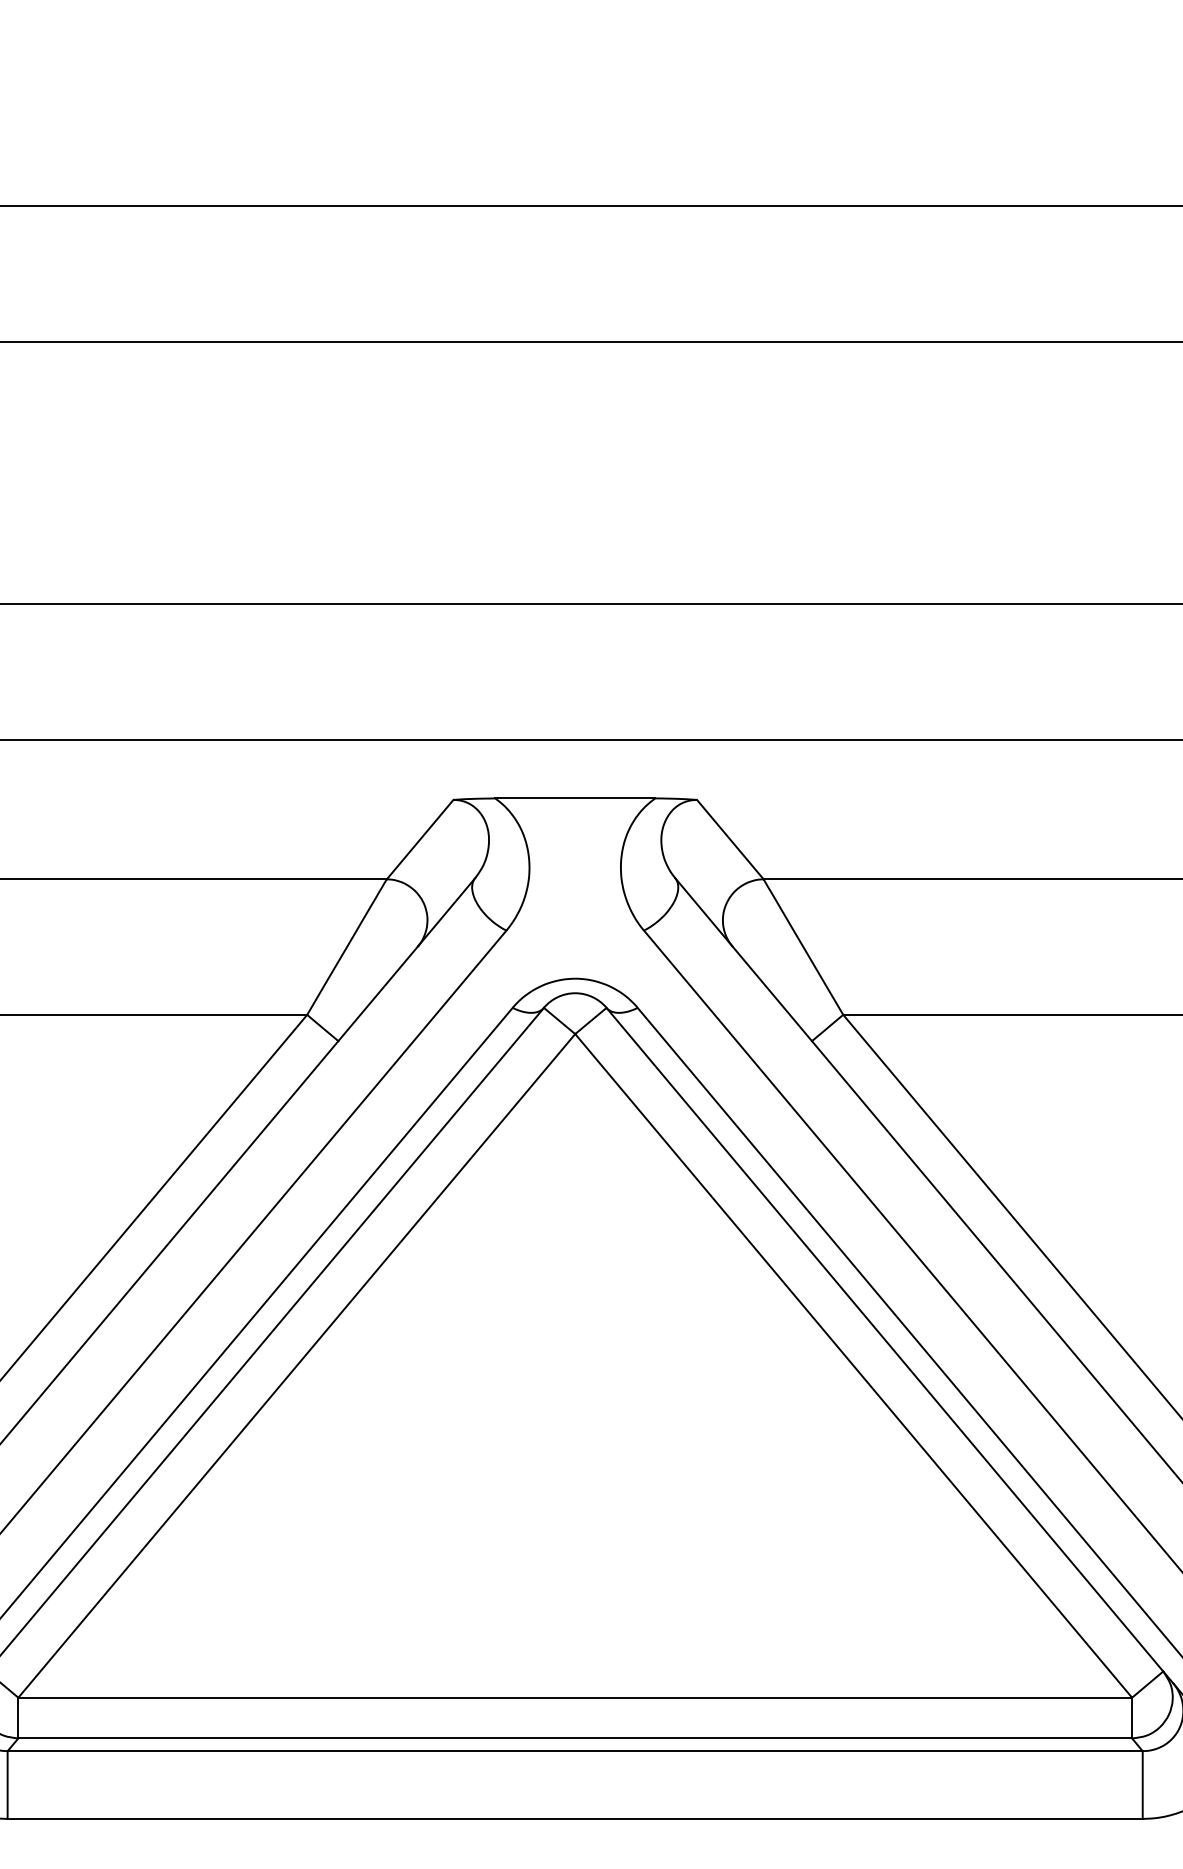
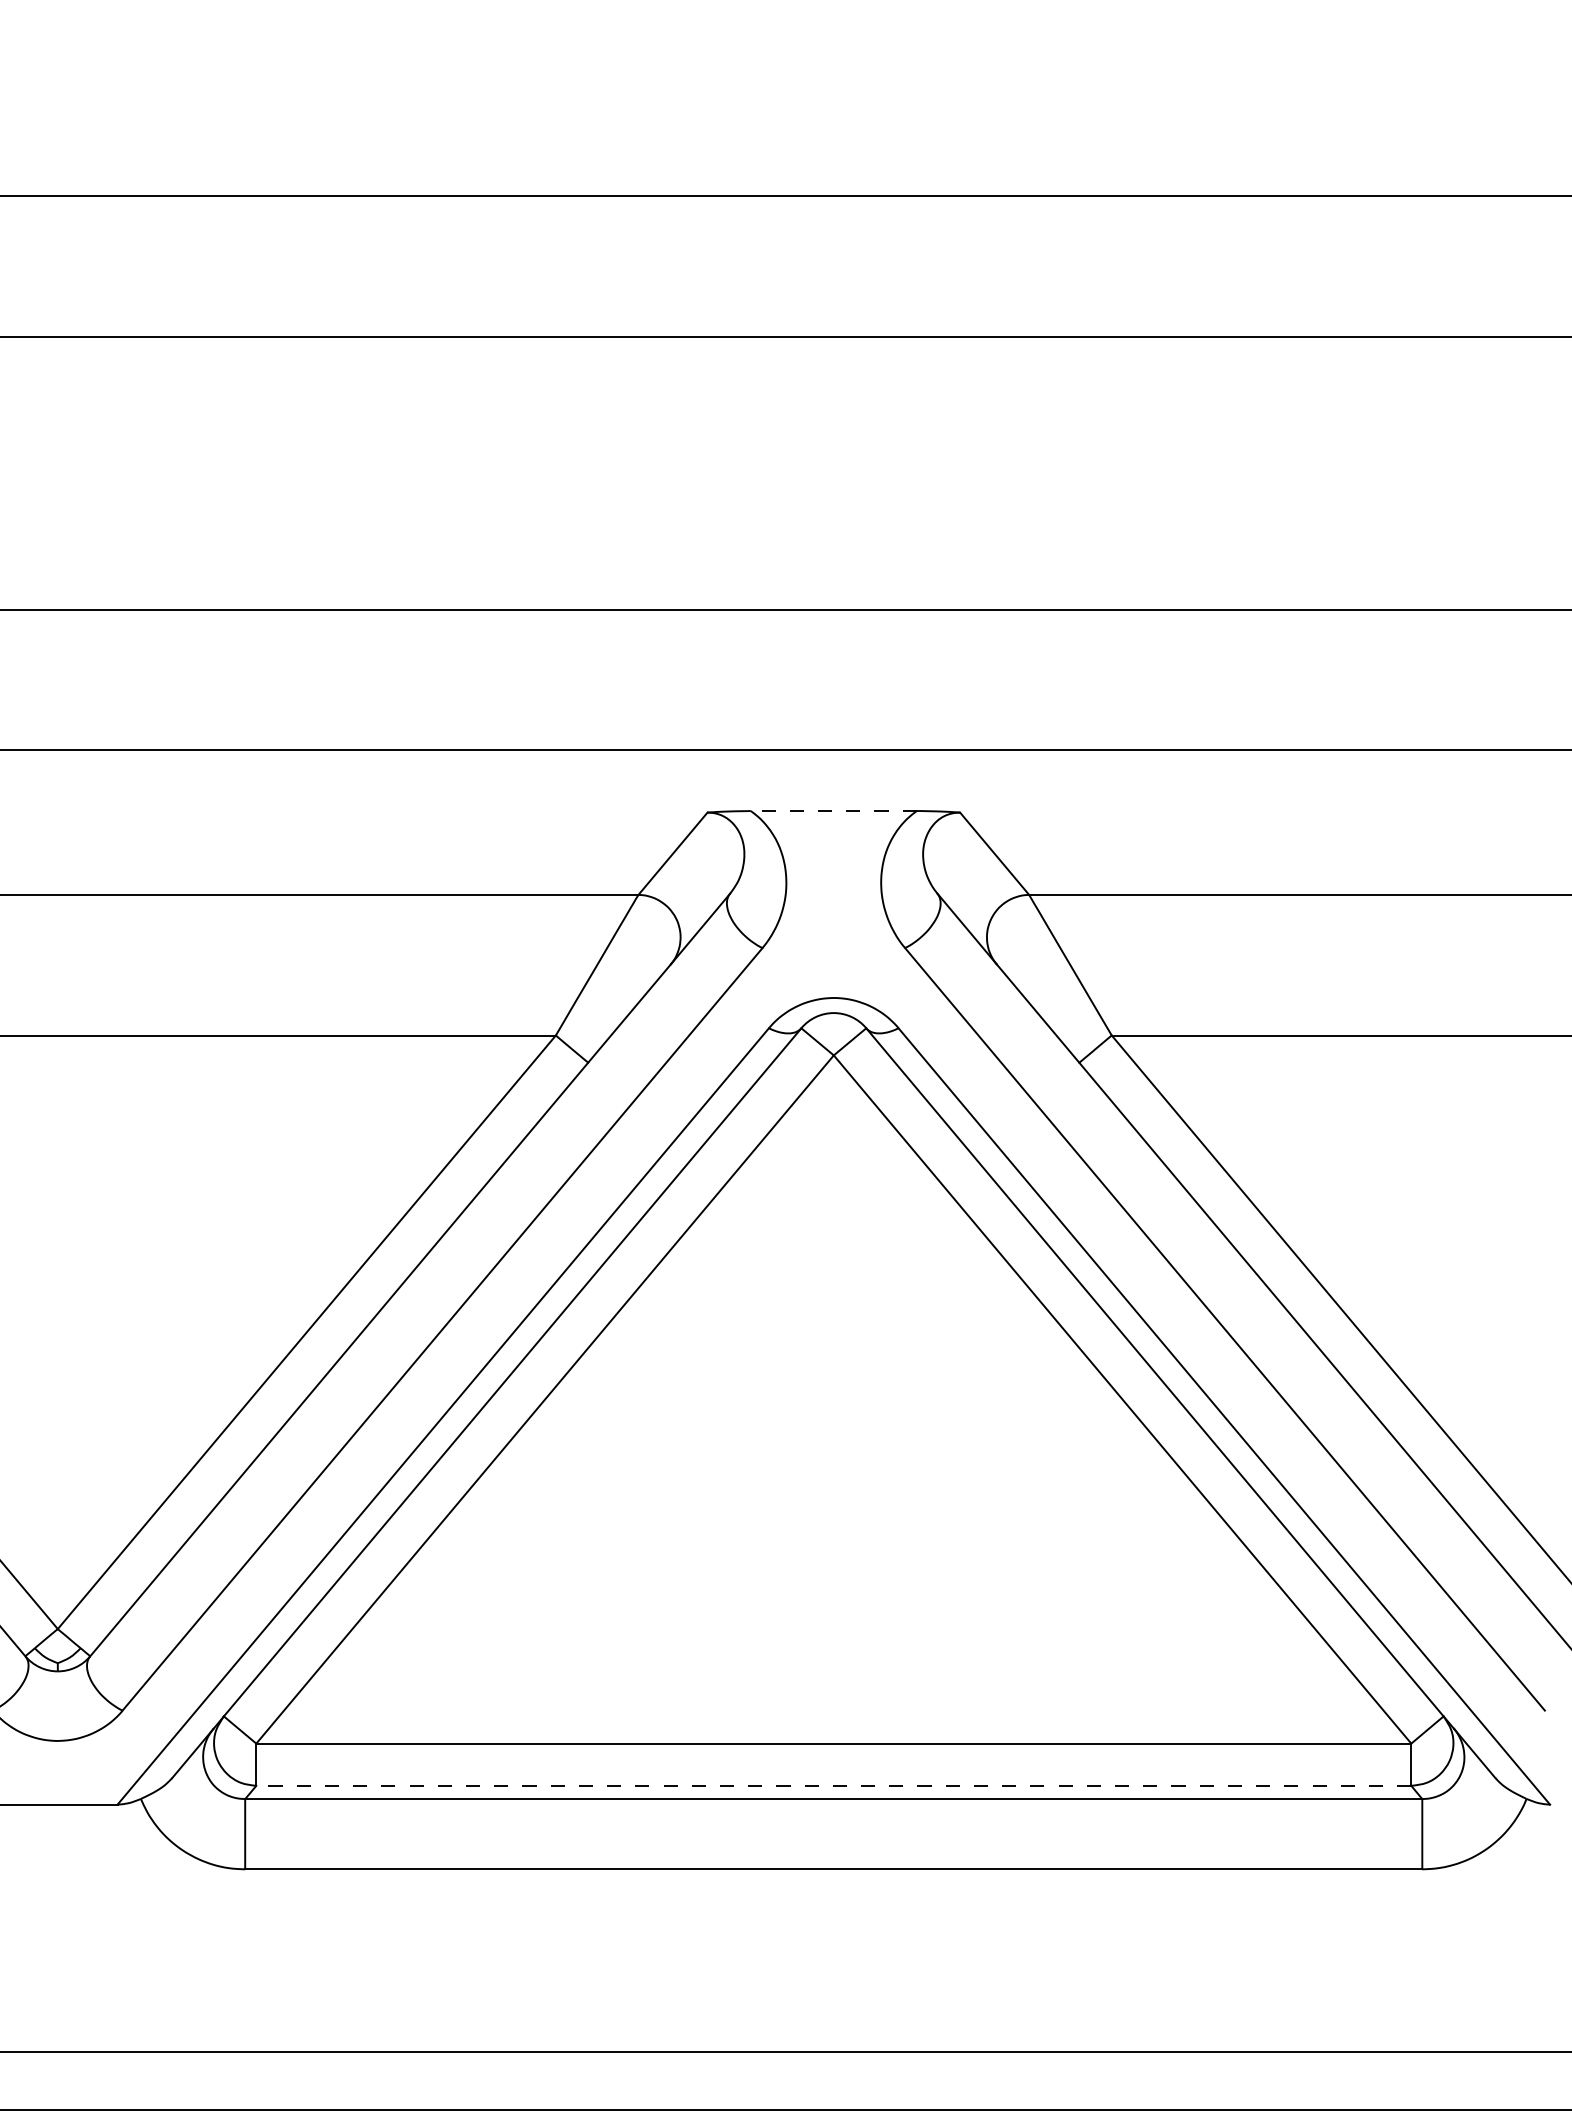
line: (574, 798) -> (833, 811), solid -> dashed
line: (574, 1738) -> (833, 1785), solid -> dashed

